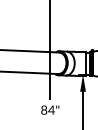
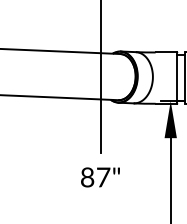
text: (51, 109) -> (103, 176), 84" -> 87"

